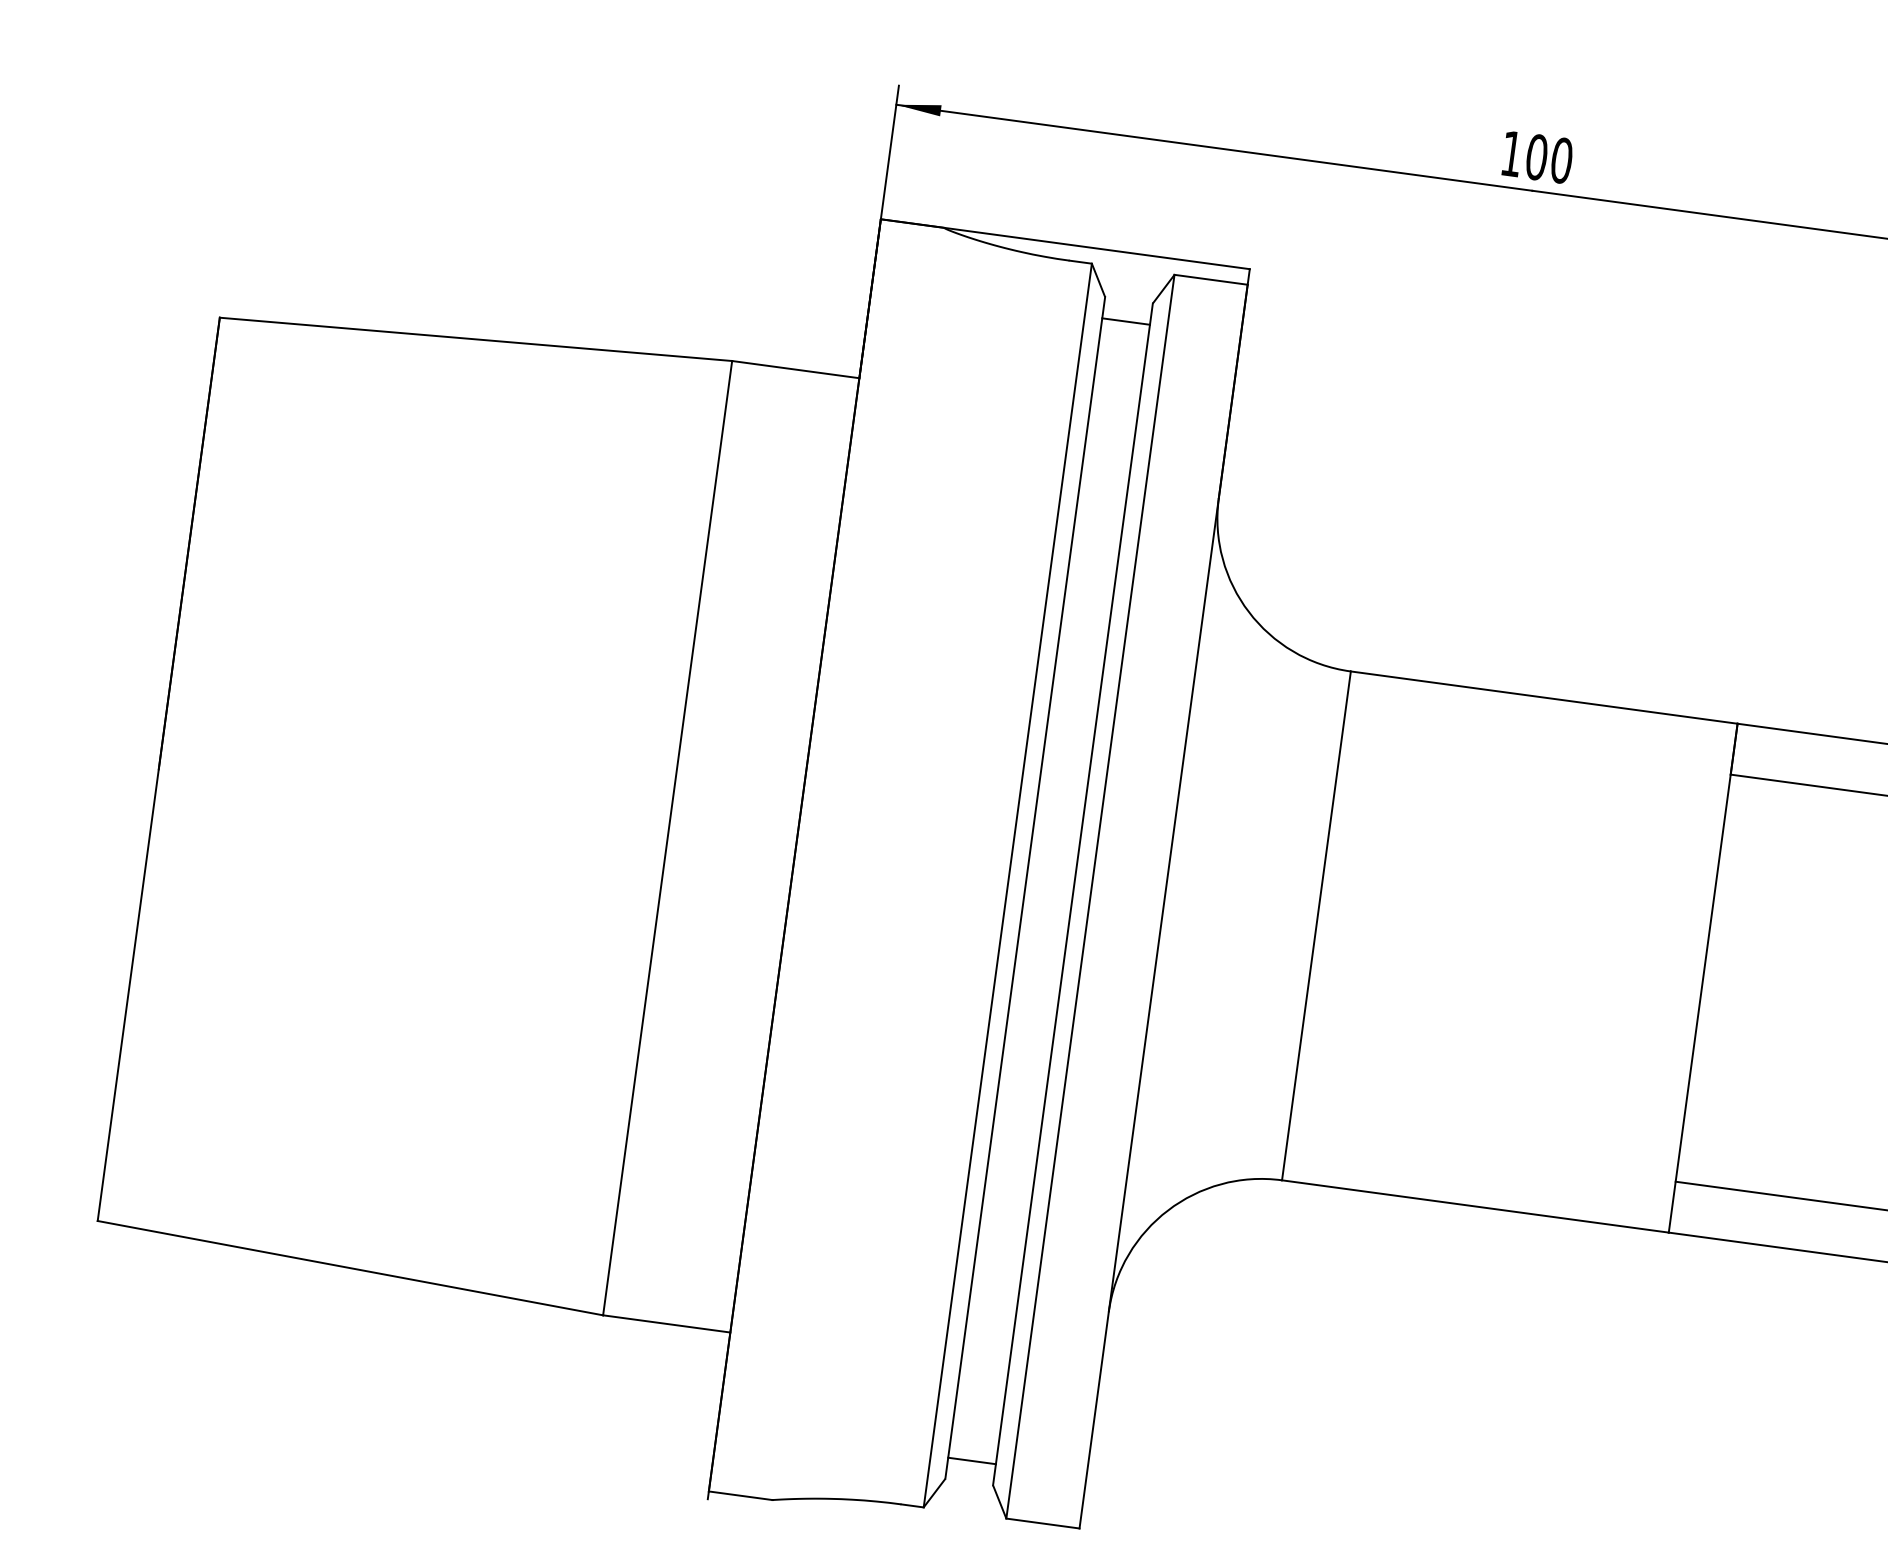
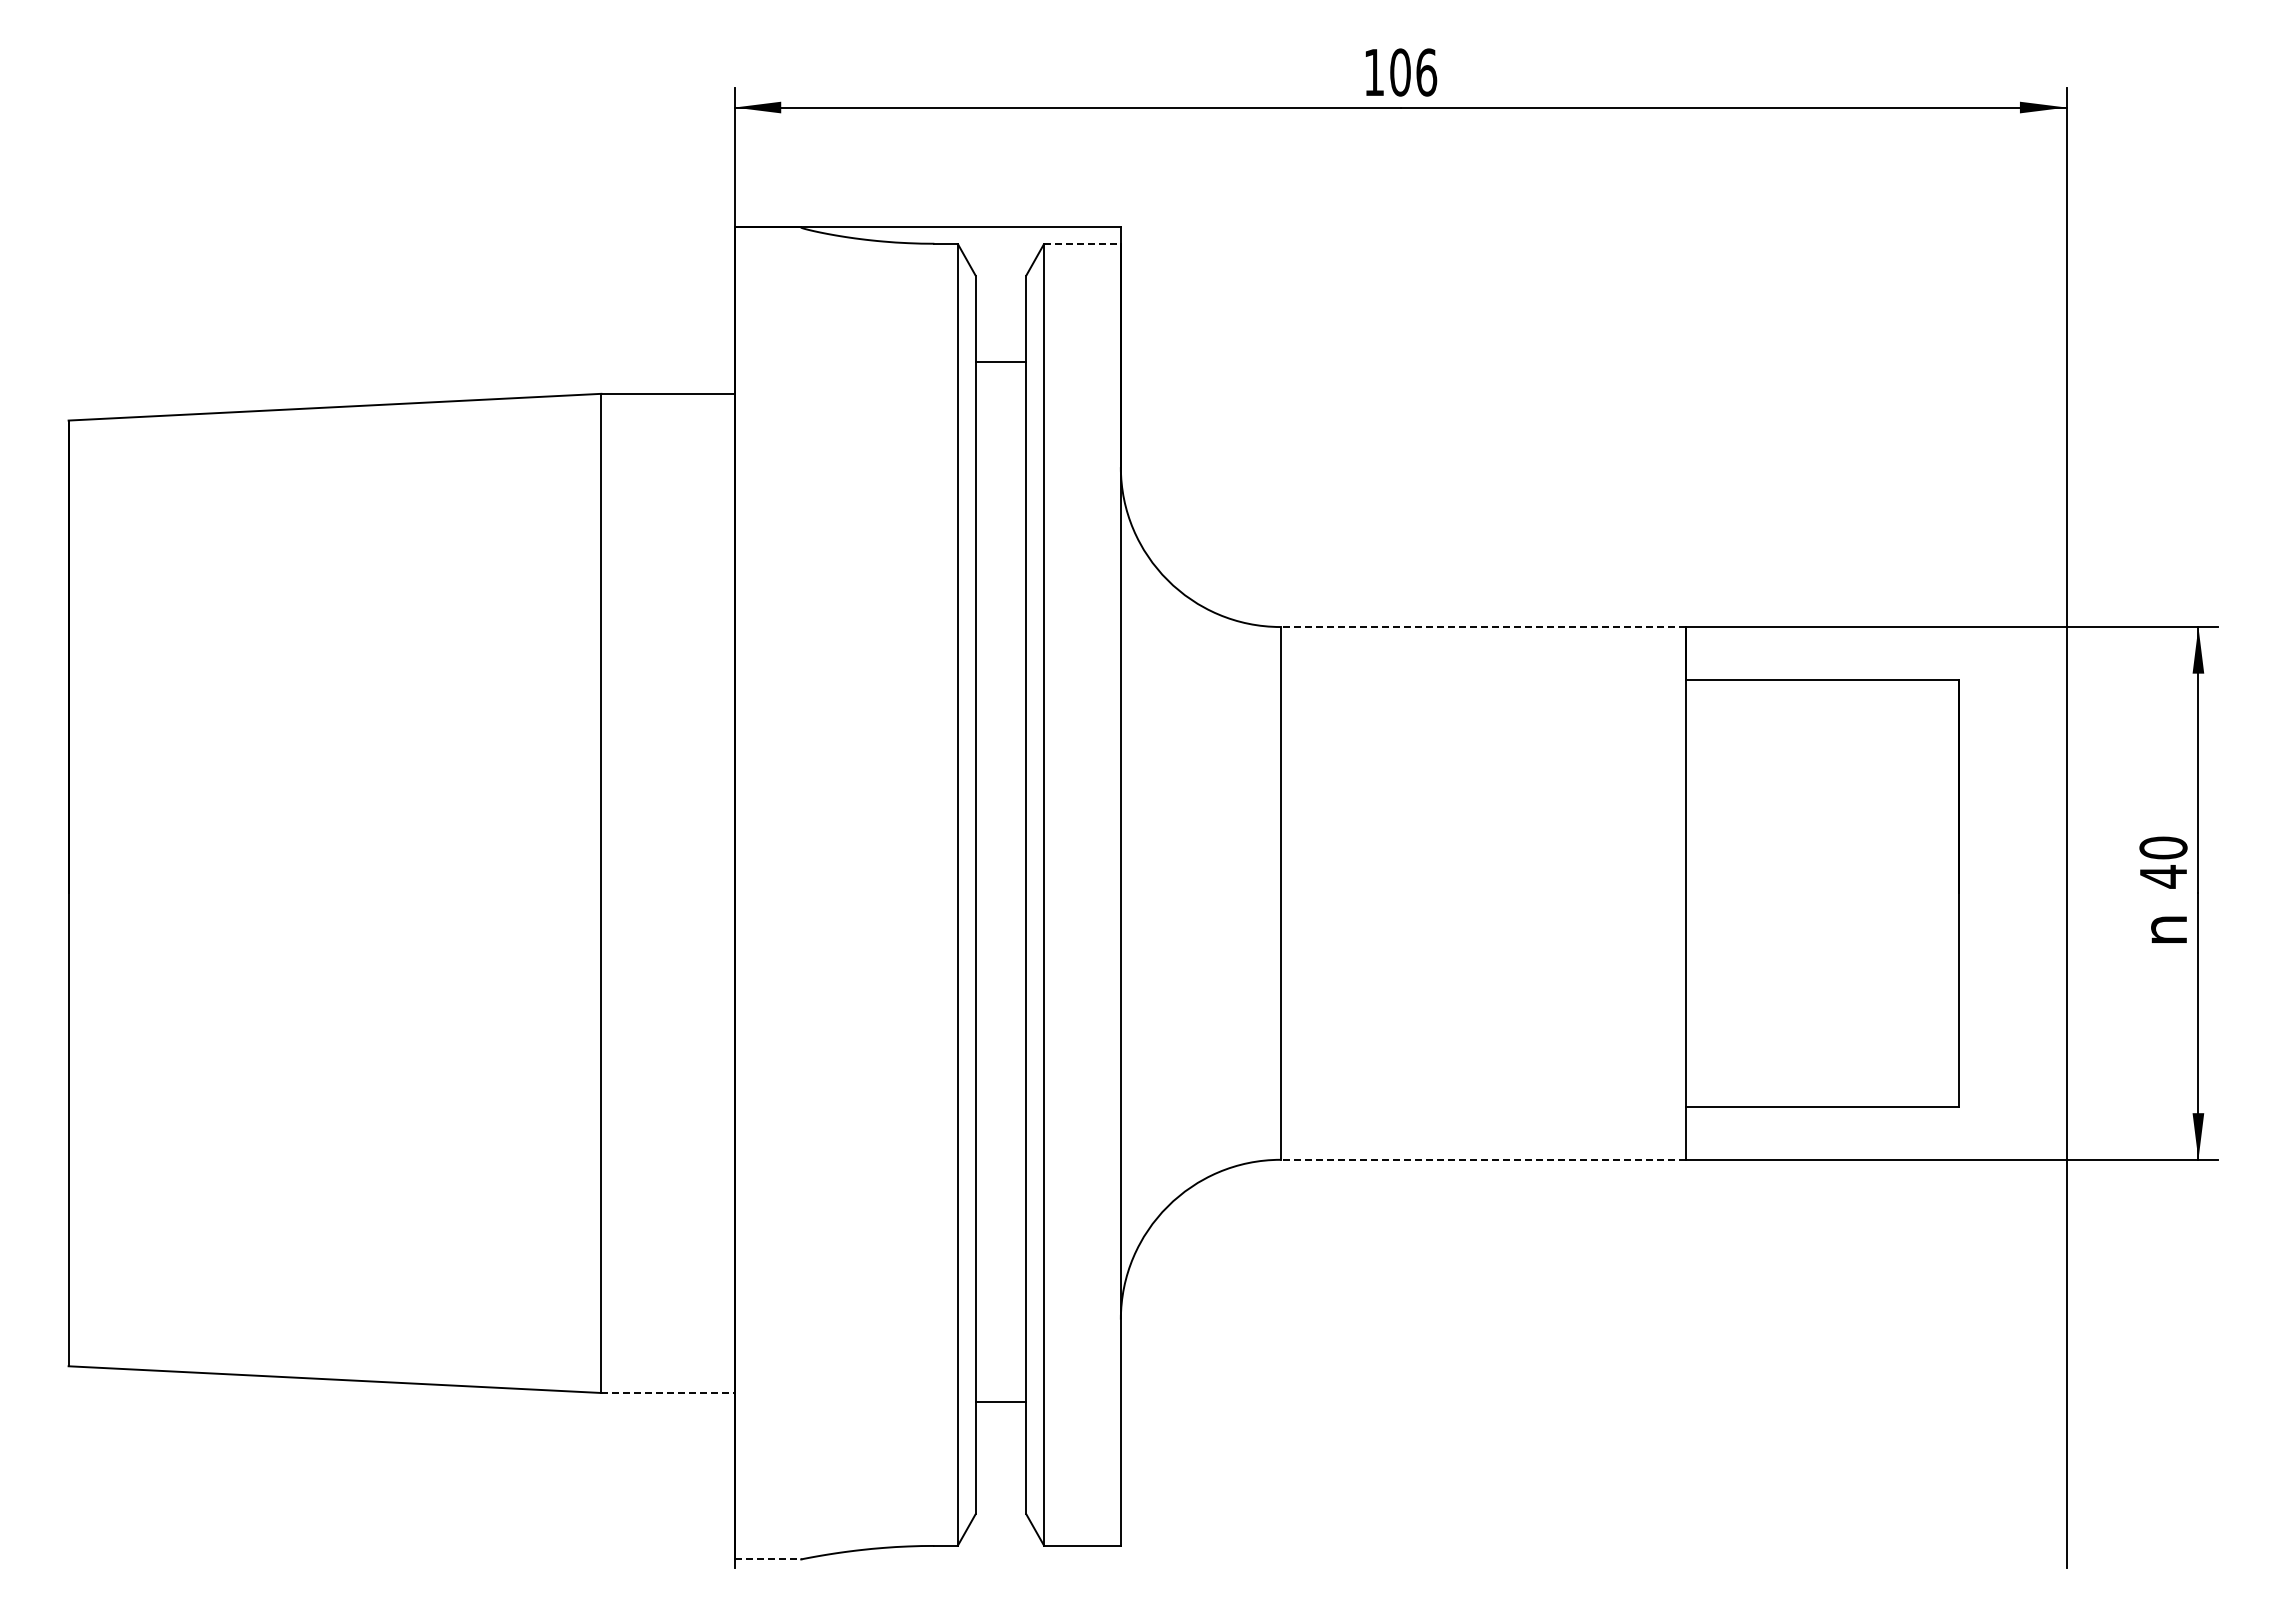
text: (1561, 160) -> (1426, 72), 100 -> 106
line: (1212, 279) -> (1083, 243), solid -> dashed
line: (1125, 321) -> (1000, 362), moved
line: (1543, 697) -> (1482, 627), solid -> dashed
line: (1474, 1206) -> (1482, 1159), solid -> dashed
line: (666, 1324) -> (667, 1393), solid -> dashed
line: (971, 1460) -> (1000, 1402), moved
line: (741, 1495) -> (768, 1559), solid -> dashed

